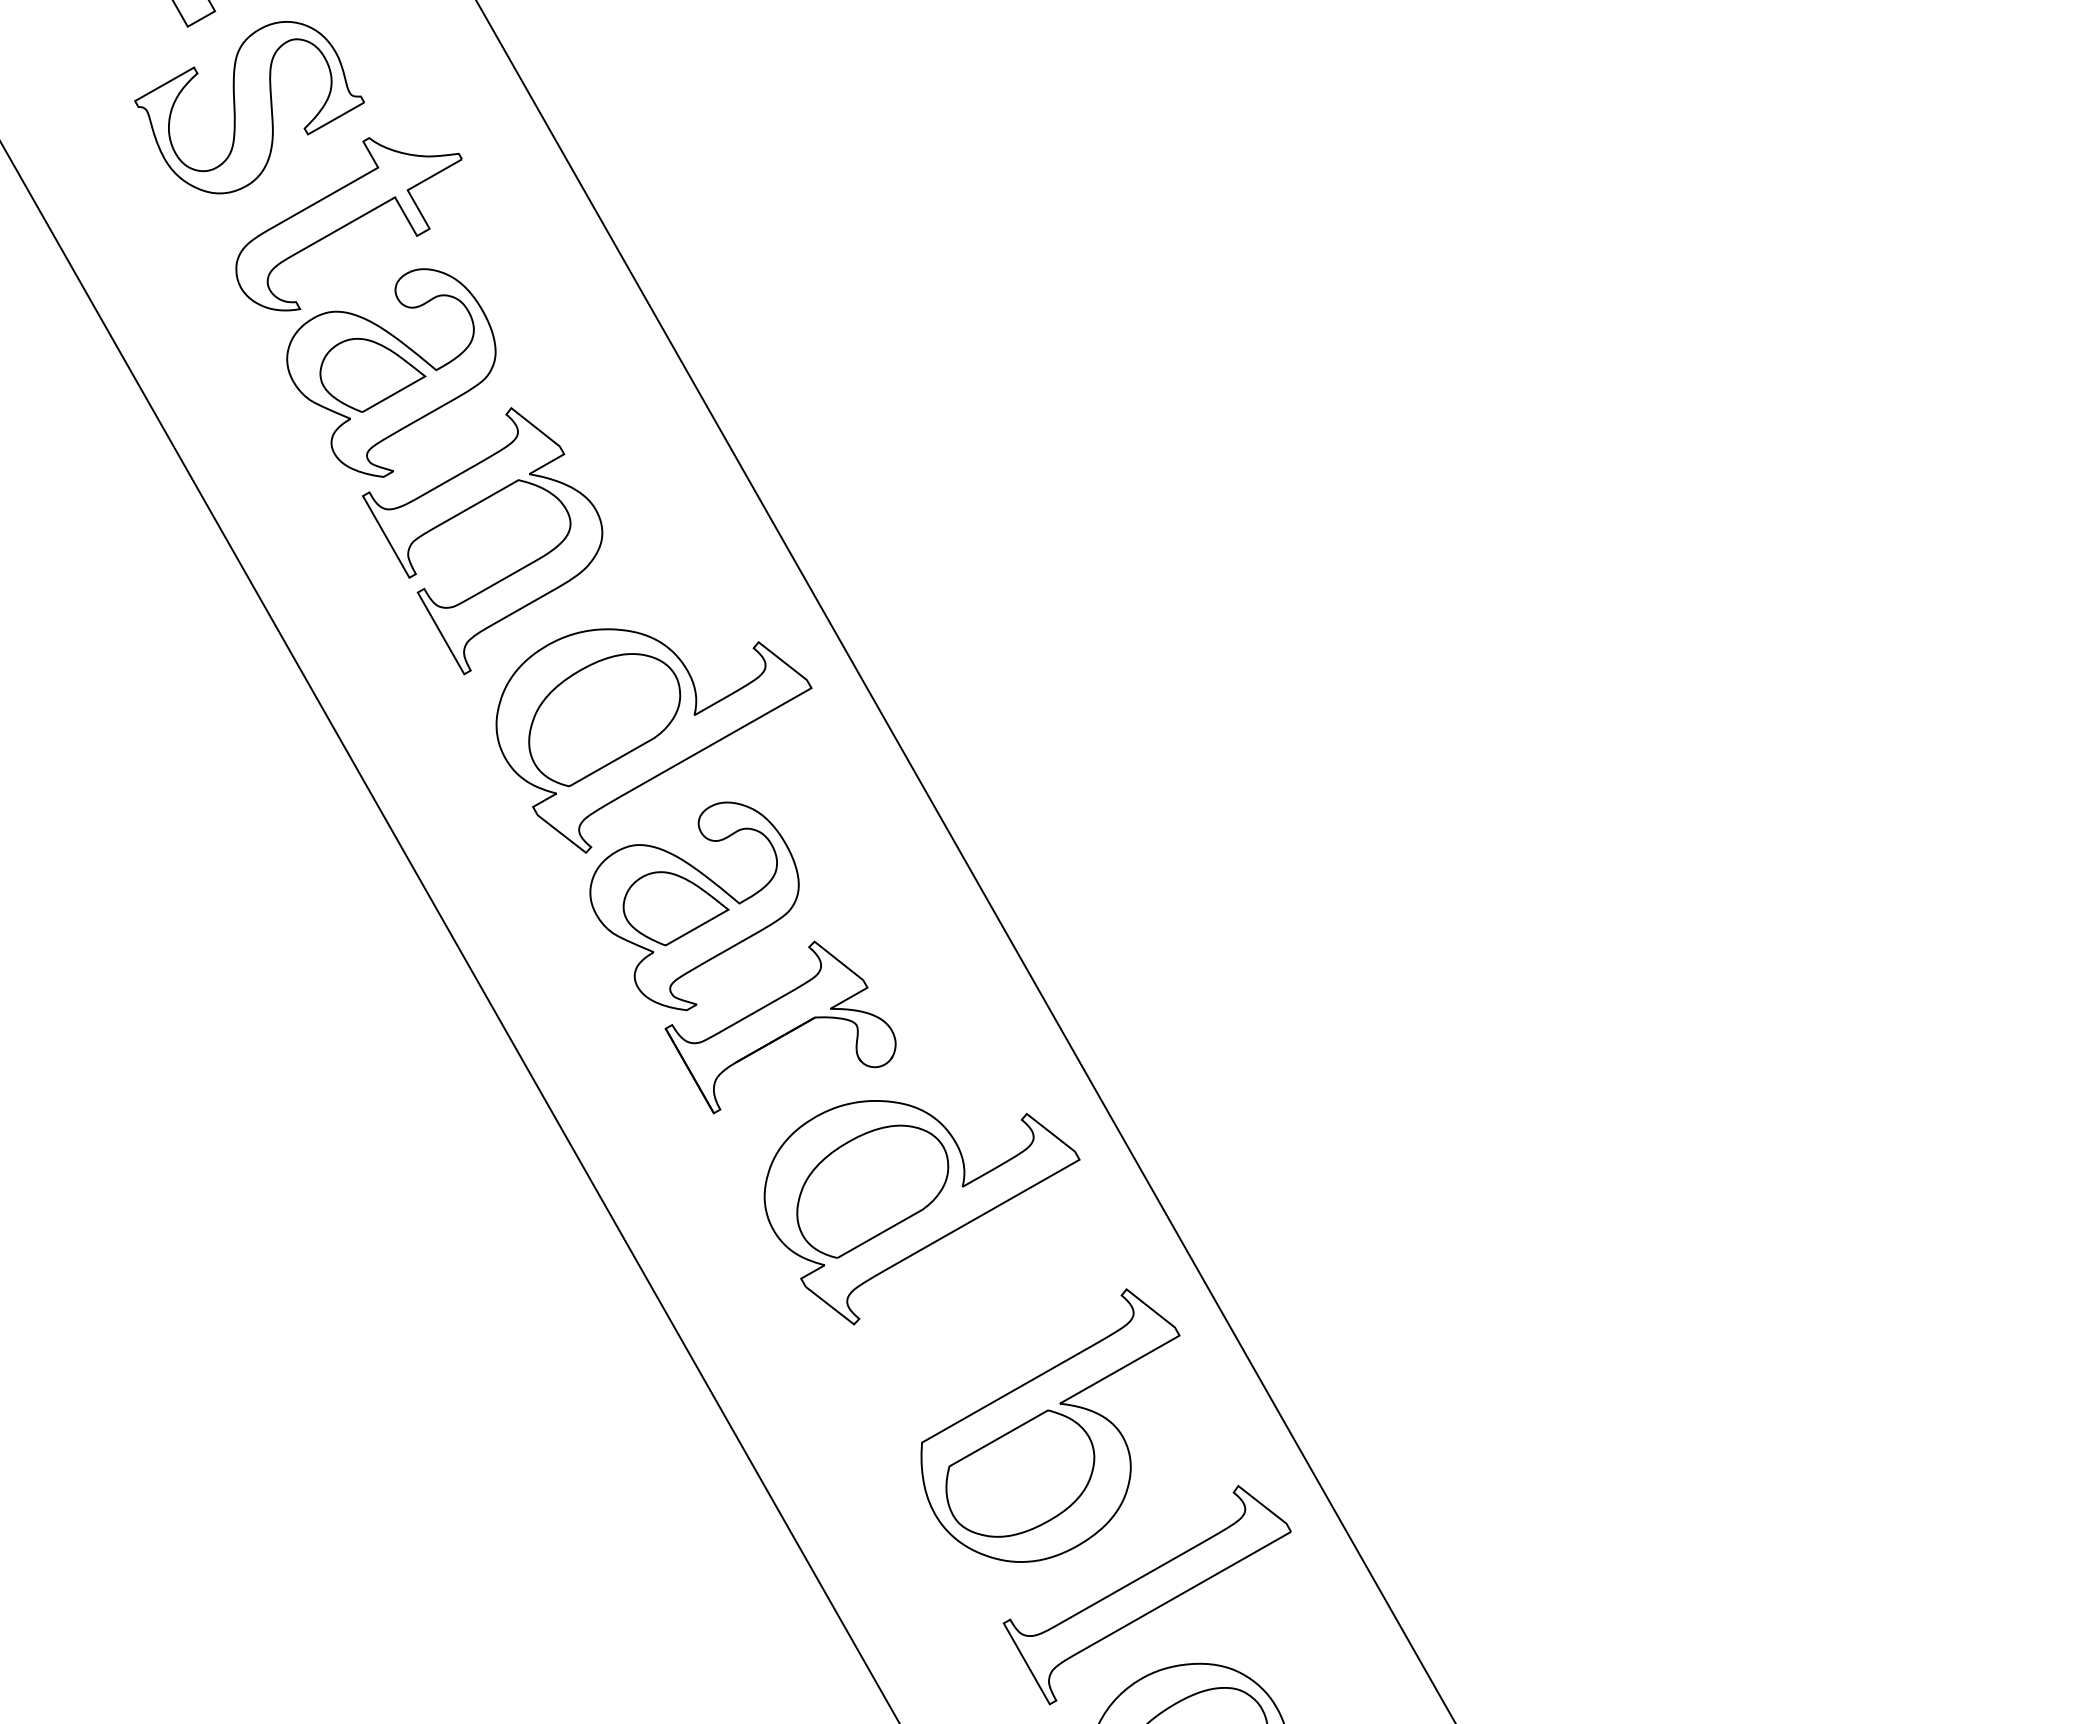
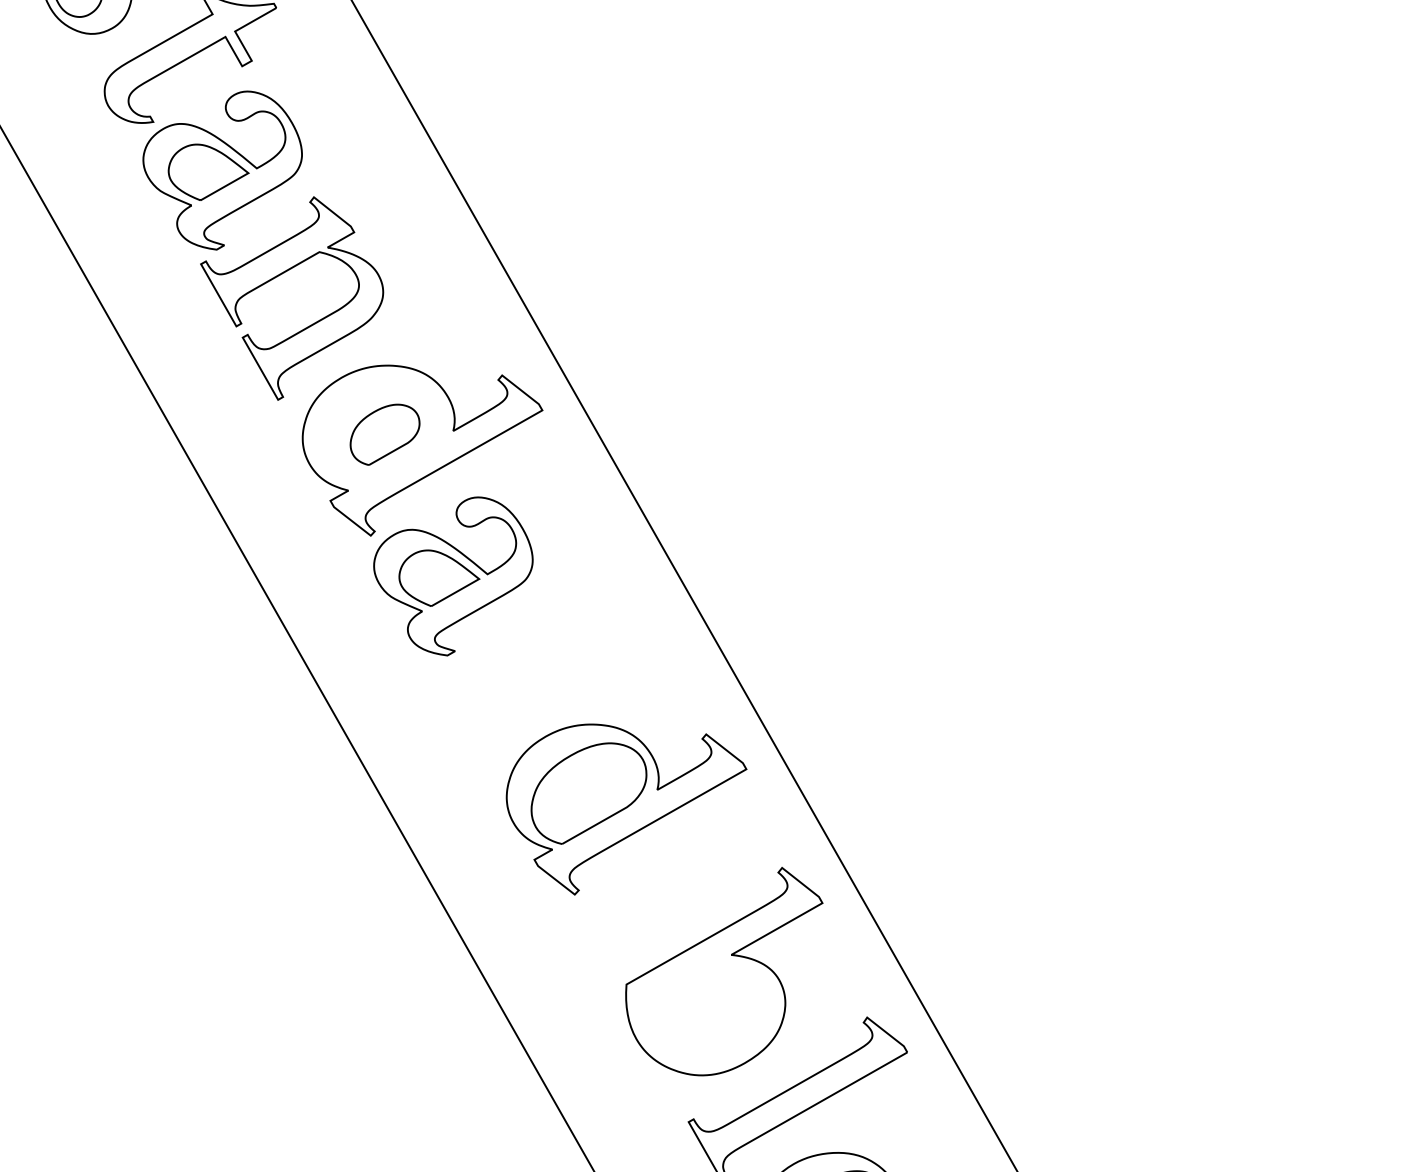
part: (604, 720) -> (384, 435), size x0.6
part: (780, 1027) -> (518, 668), removed
part: (1020, 1473) -> (701, 1008), removed

